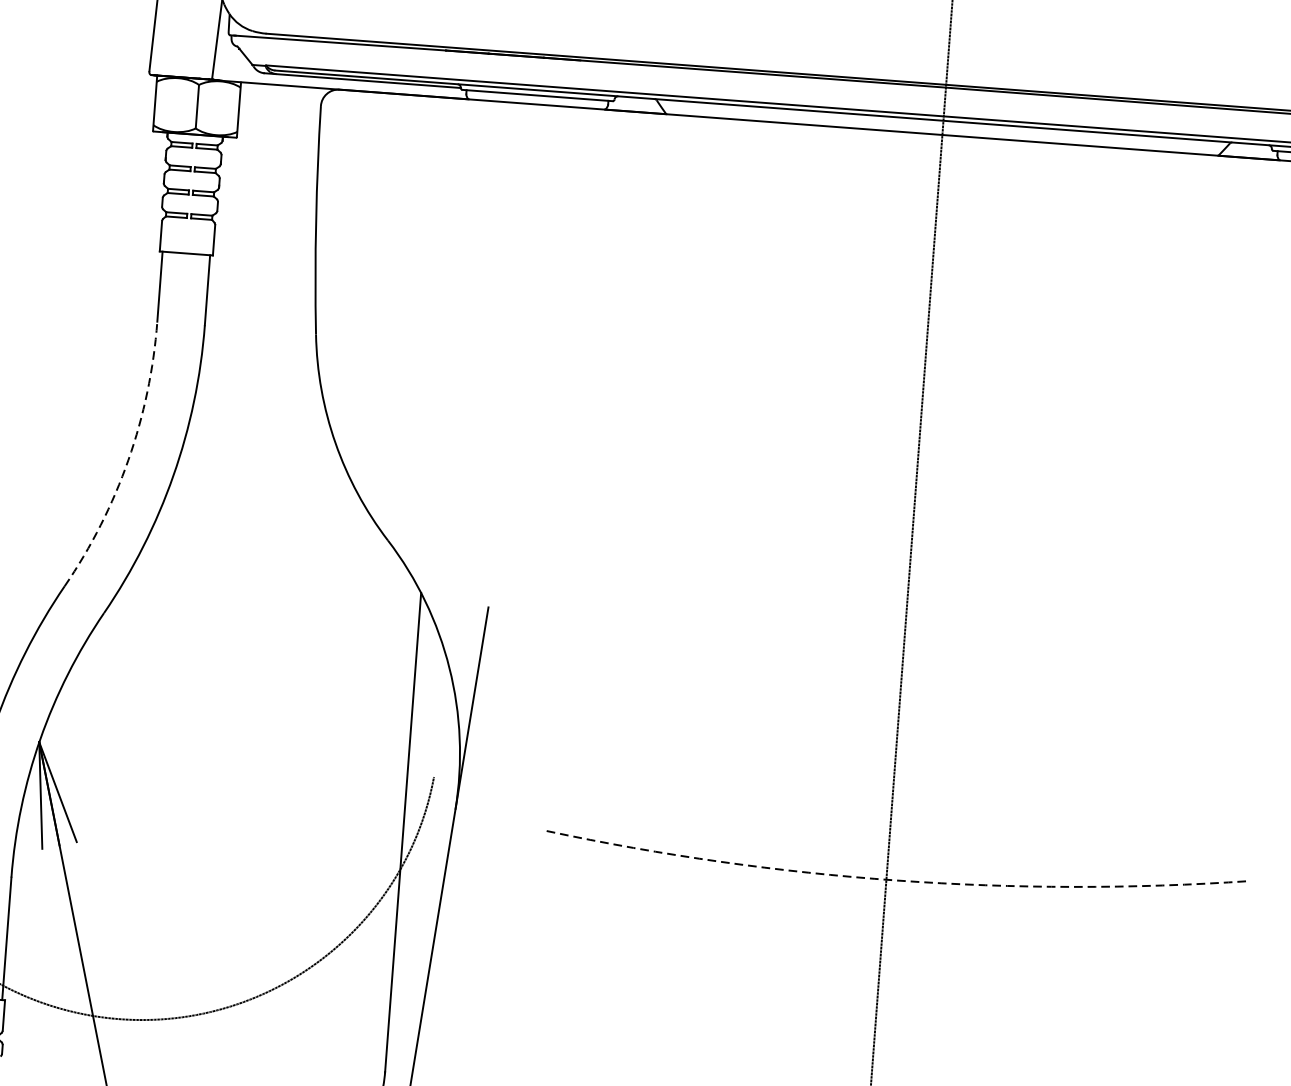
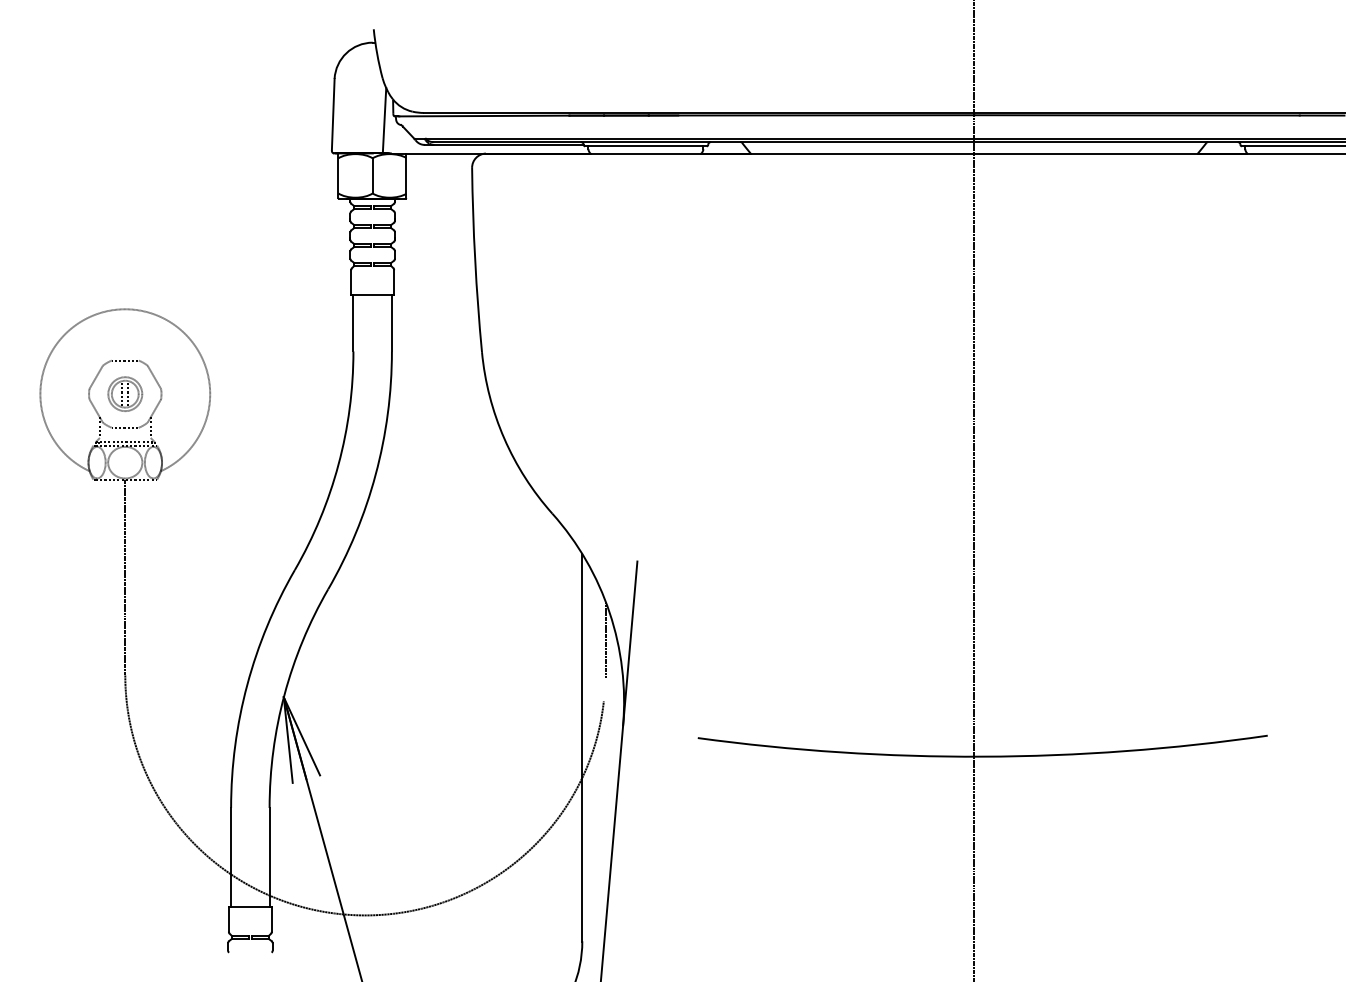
arc: (128, 459) -> (338, 464), dashed -> solid
line: (442, 702) -> (606, 640), added
arc: (896, 880) -> (982, 756), dashed -> solid

